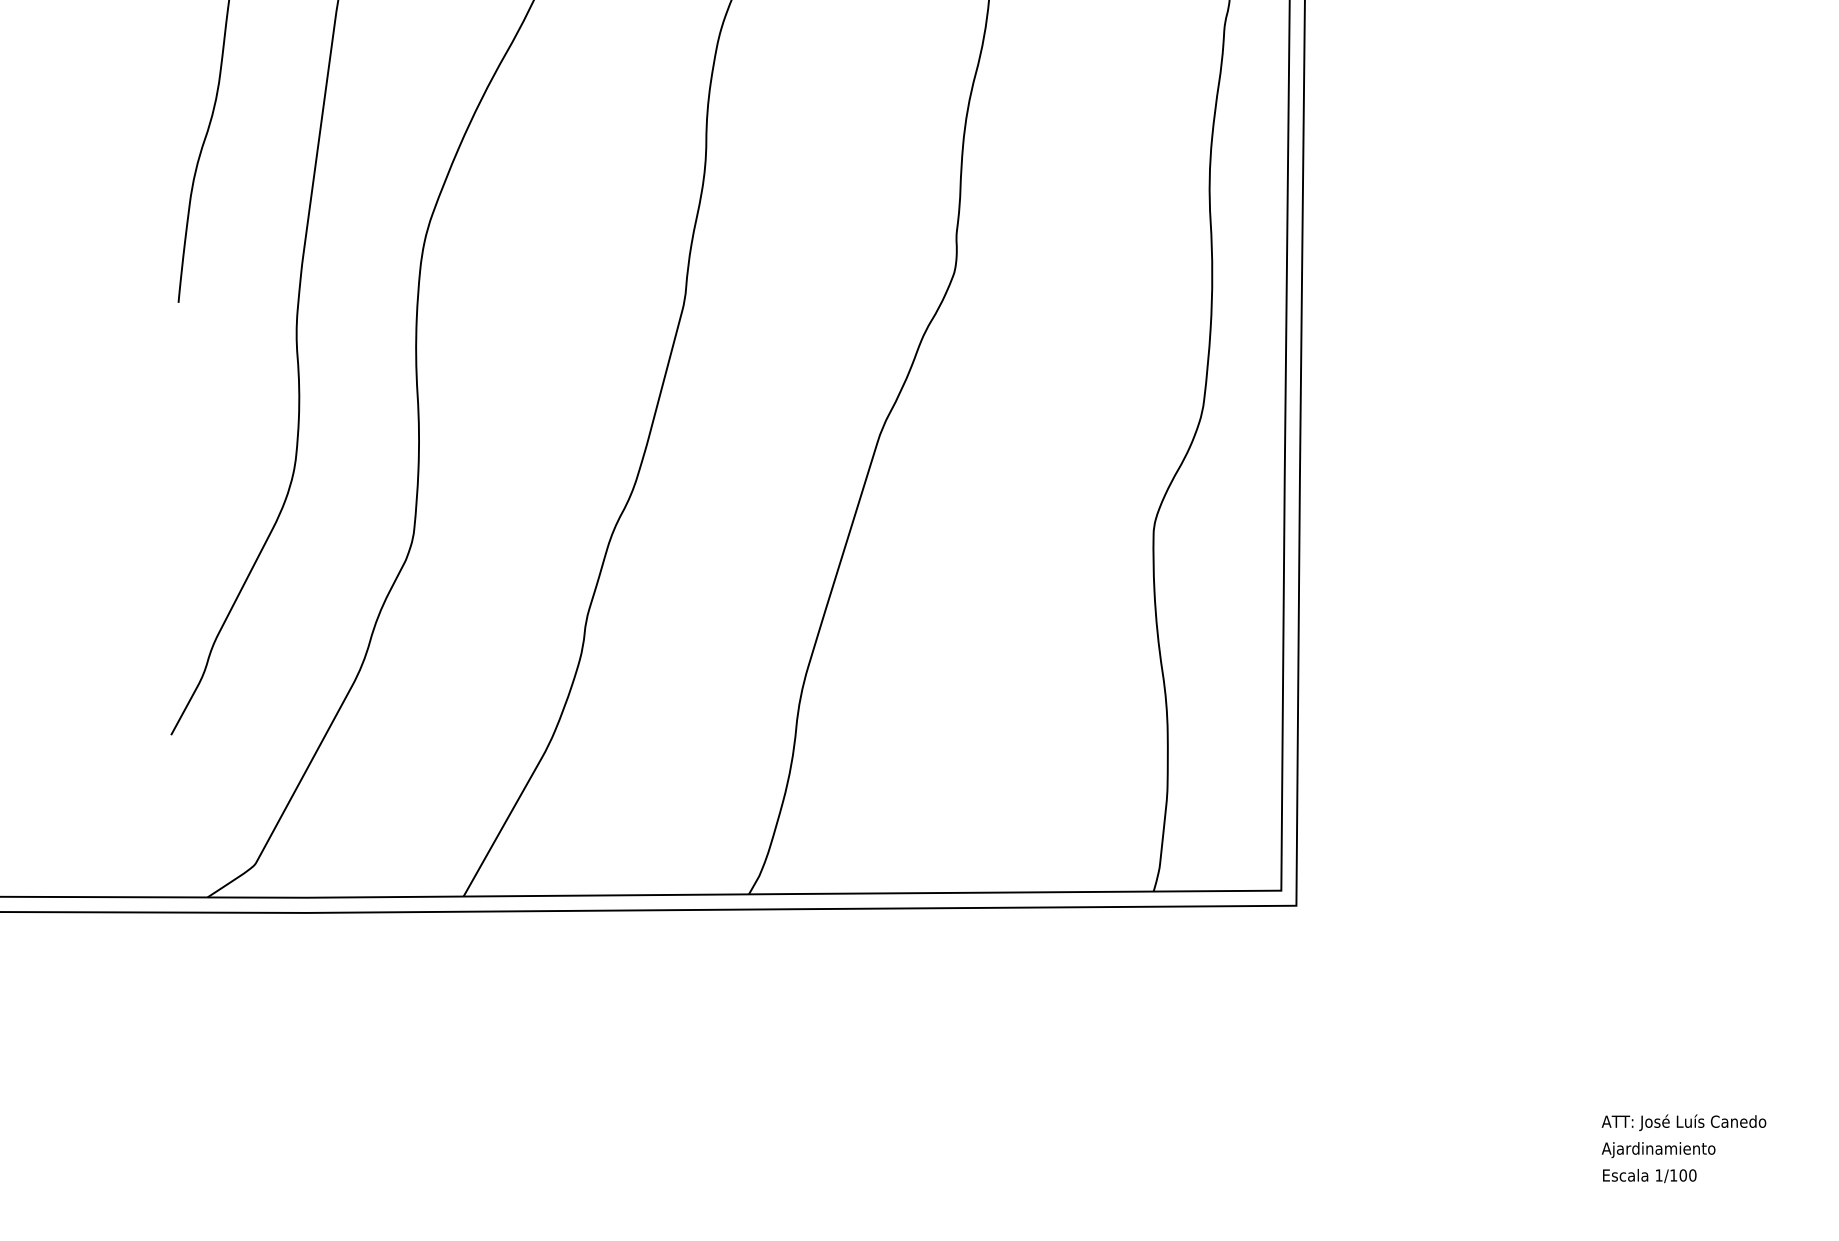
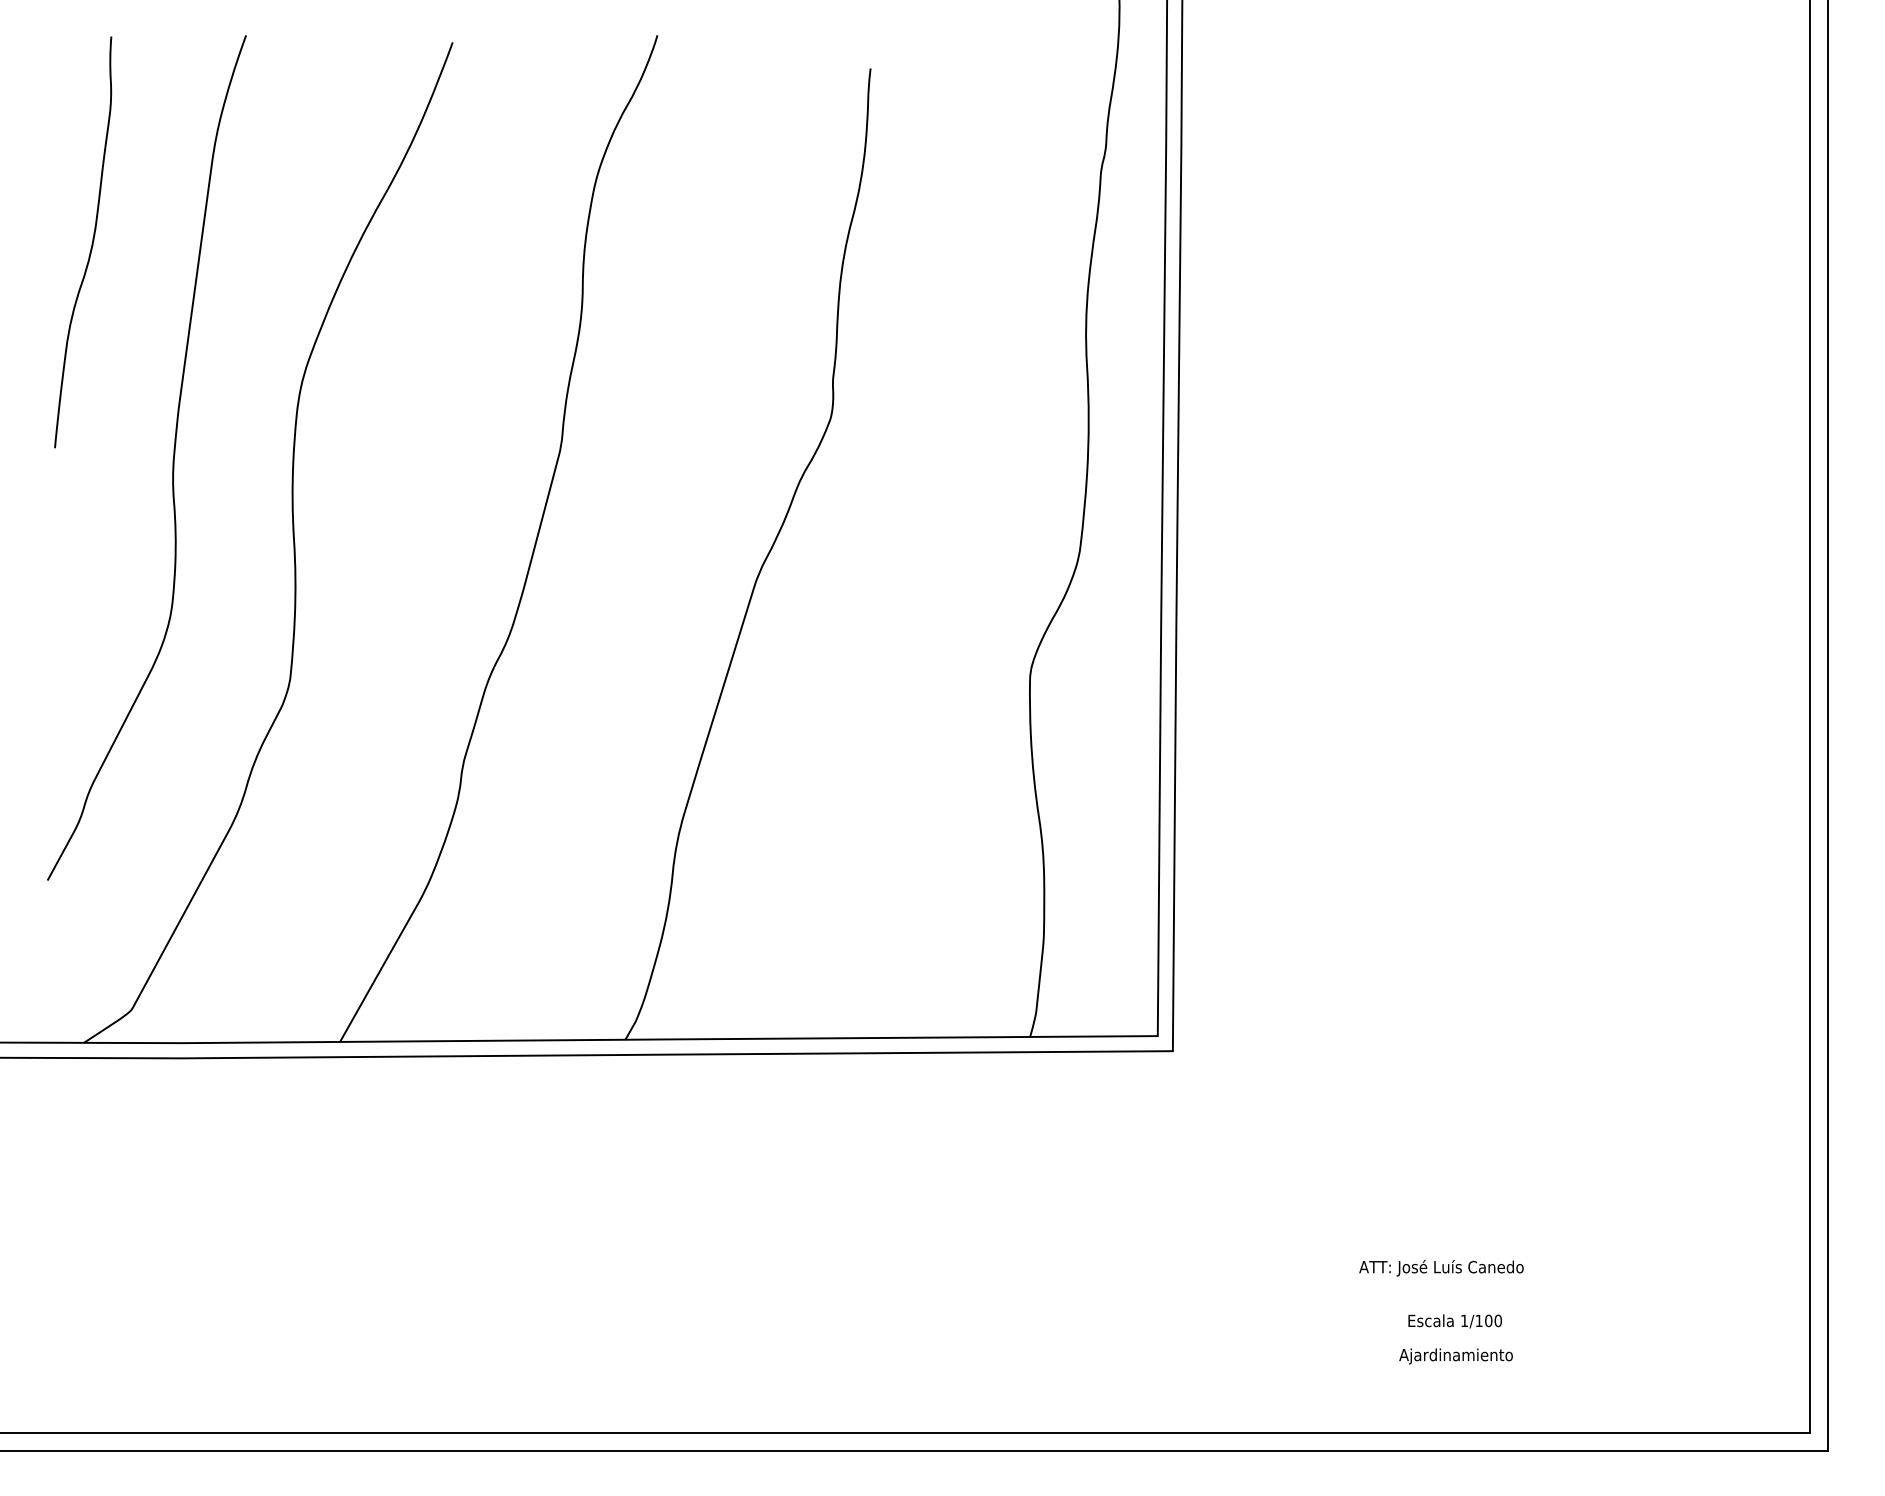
text: (1684, 1123) -> (1441, 1268), moved
text: (1658, 1150) -> (1455, 1356), moved
text: (1649, 1176) -> (1454, 1321), moved

